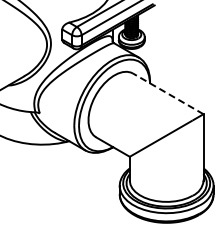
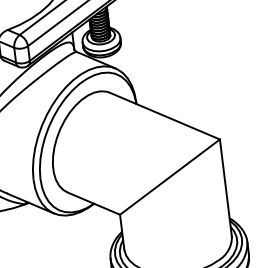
line: (168, 93) -> (165, 115), dashed -> solid

